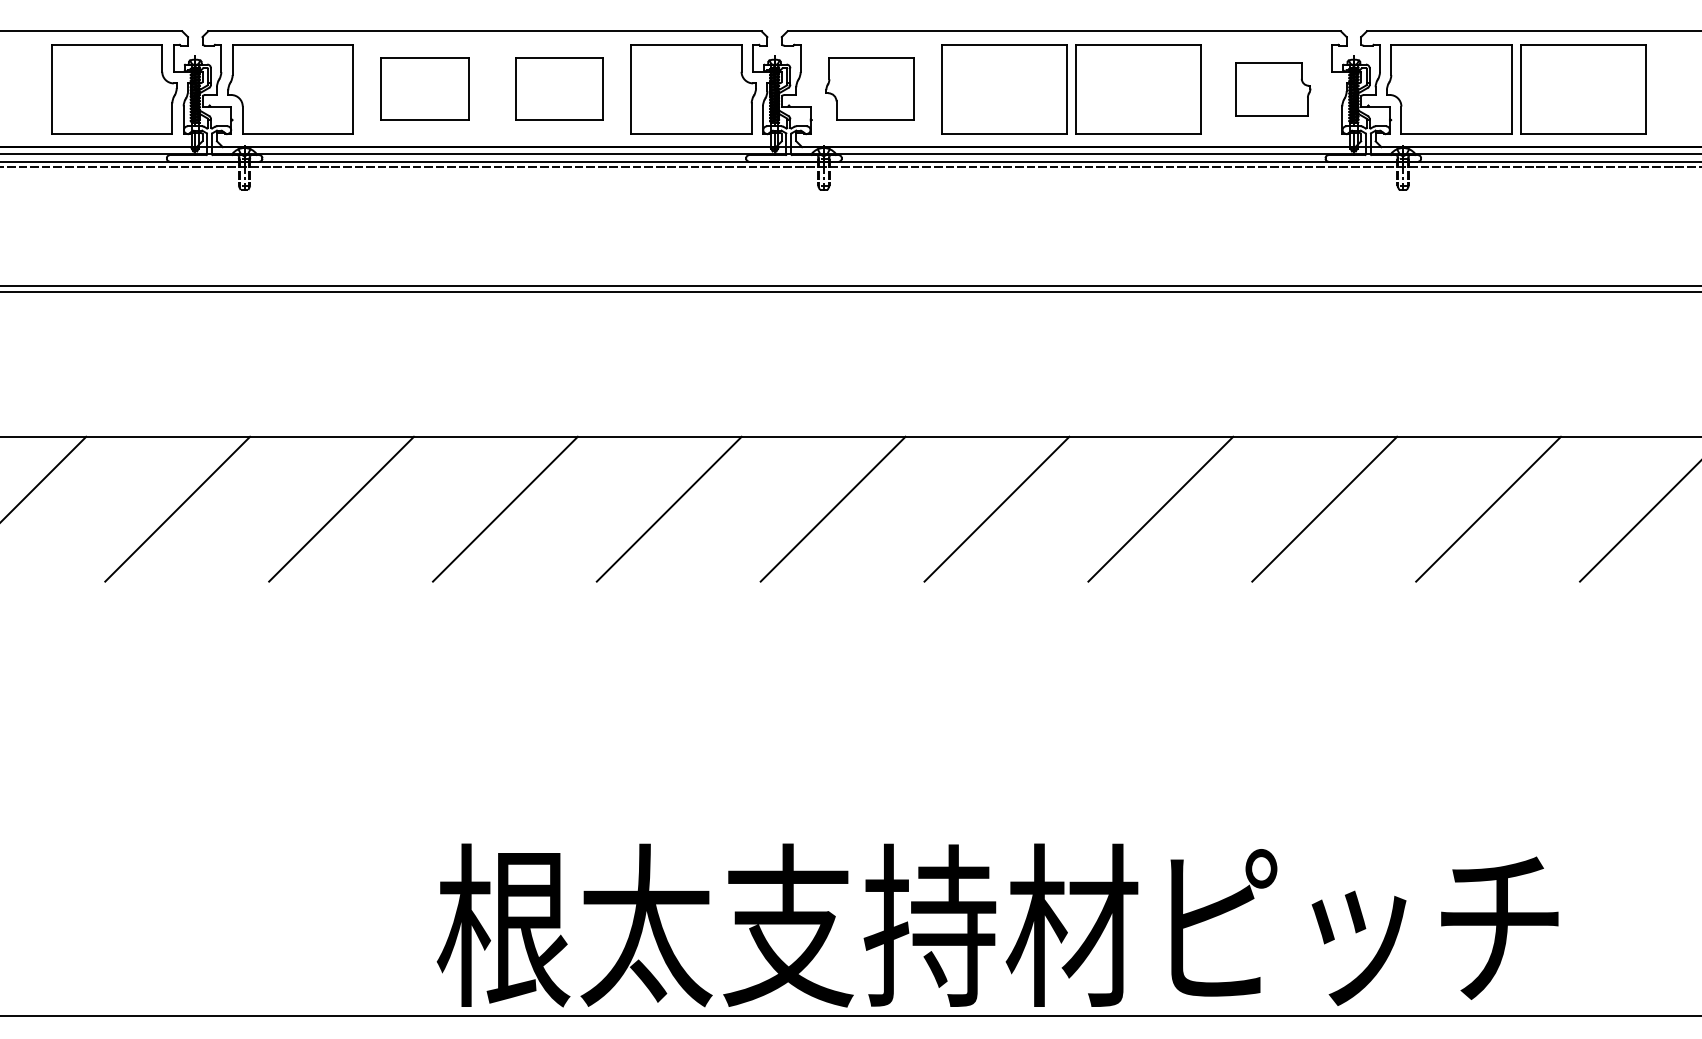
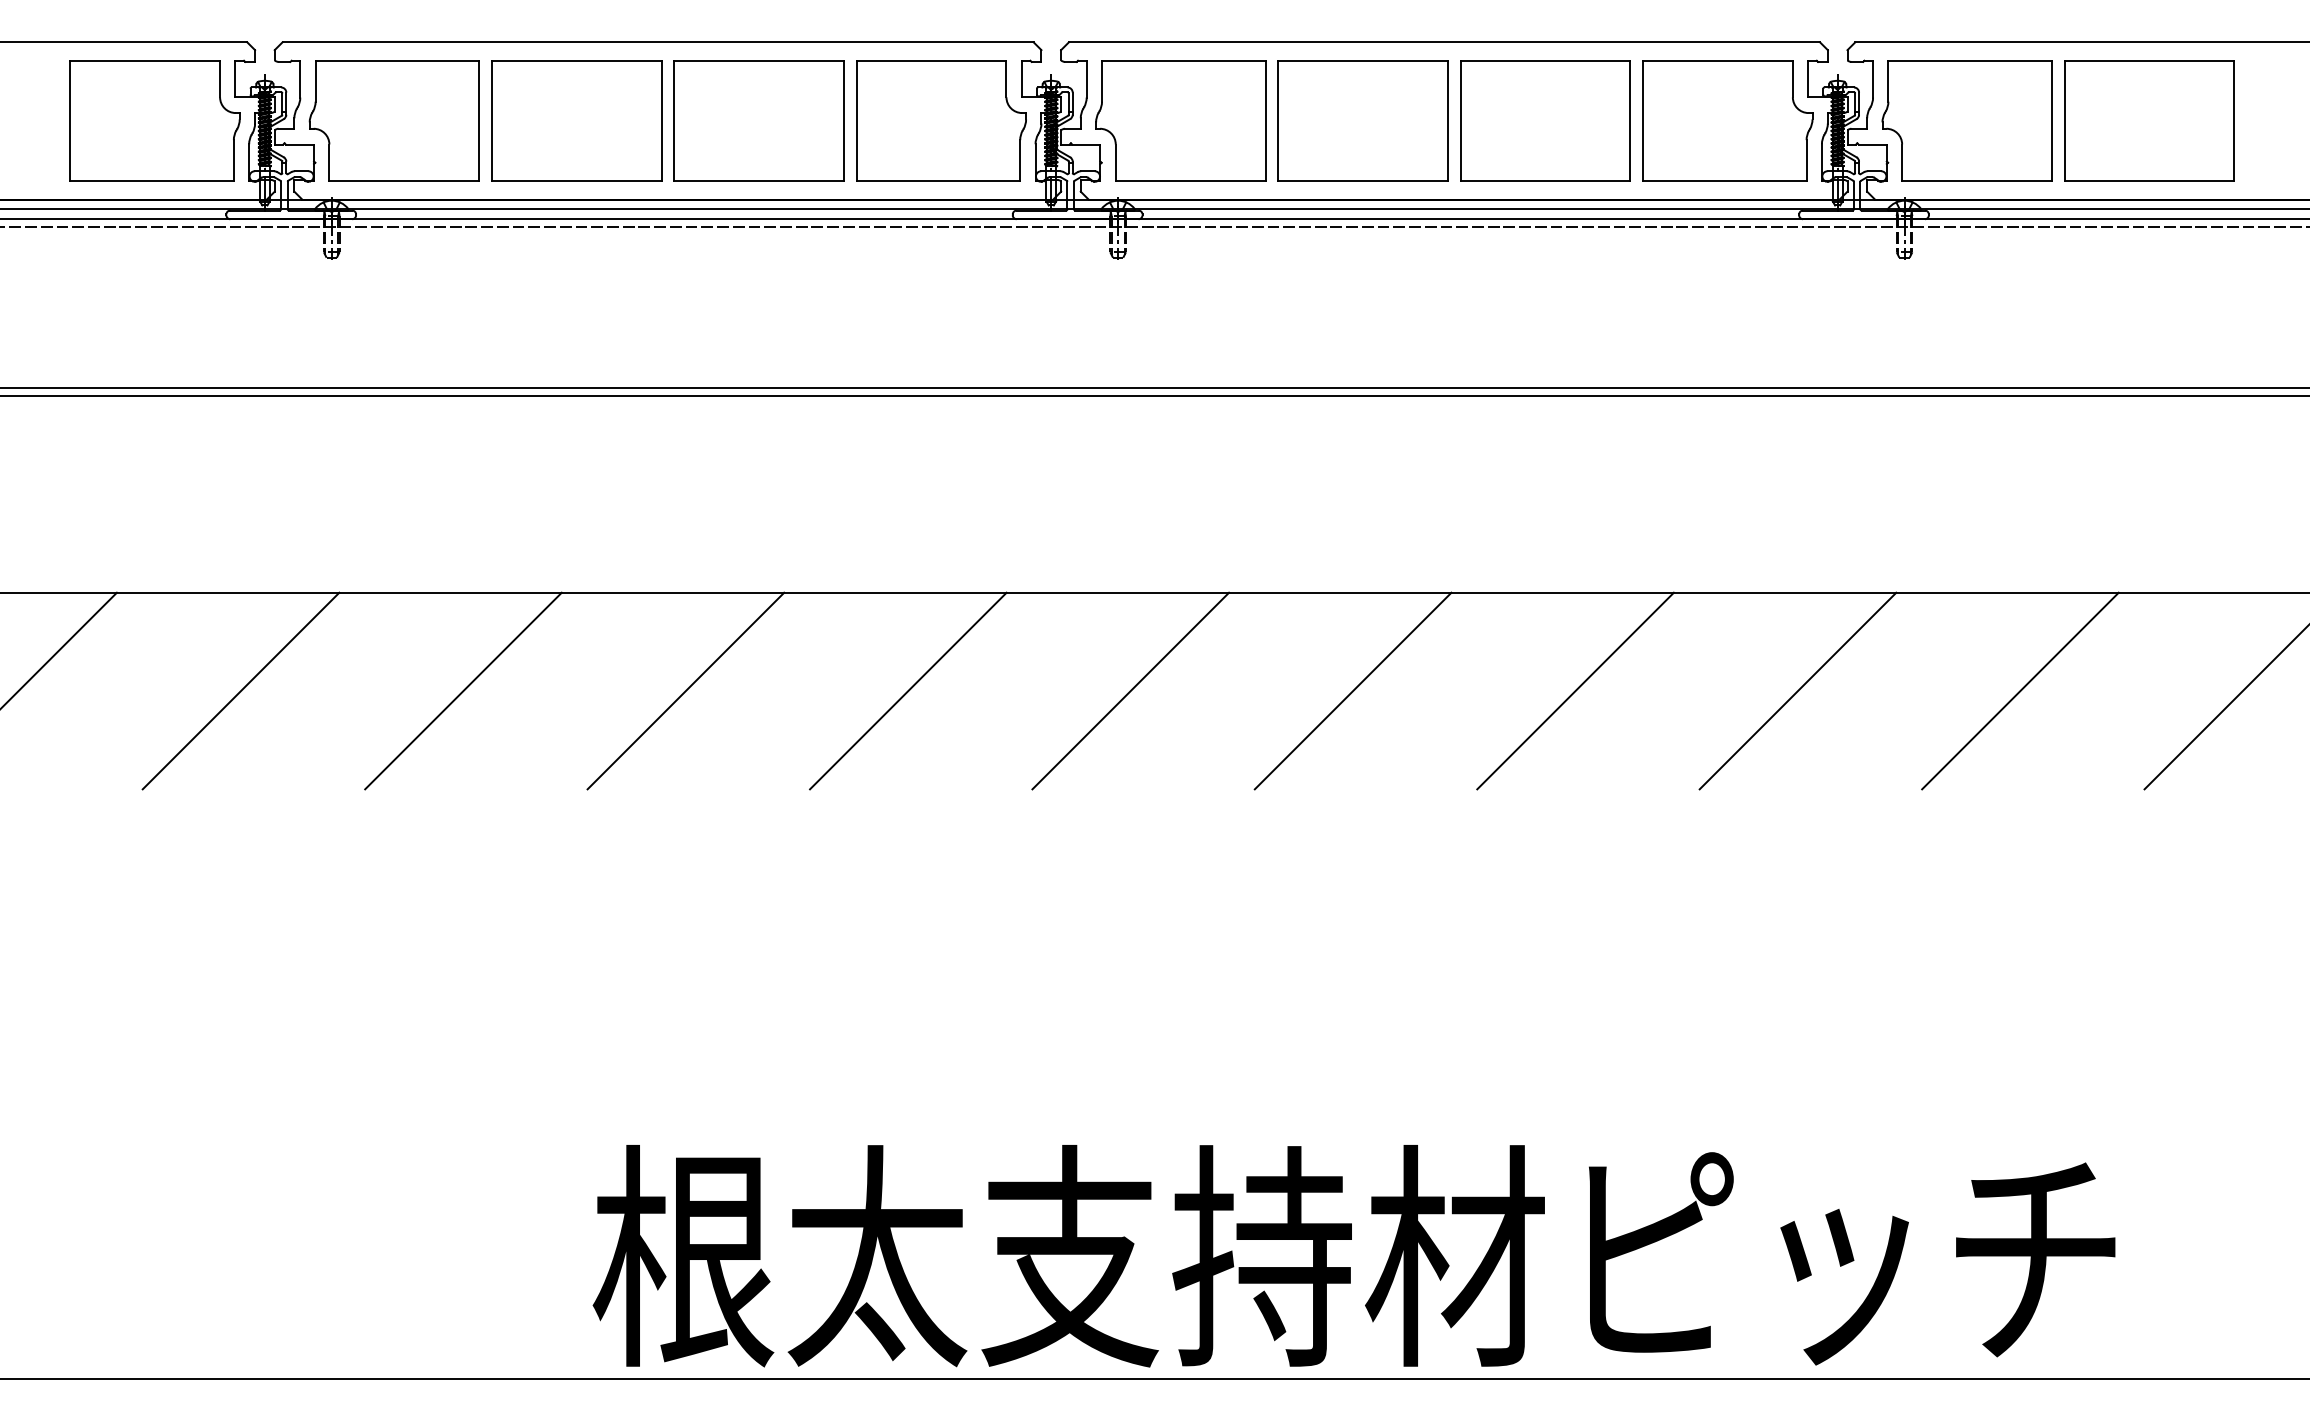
part: (424, 88) -> (576, 120), size x1.43
part: (558, 88) -> (758, 120), size x1.43
part: (869, 88) -> (1180, 120), size x1.43
part: (1272, 88) -> (1727, 120), size x1.67

